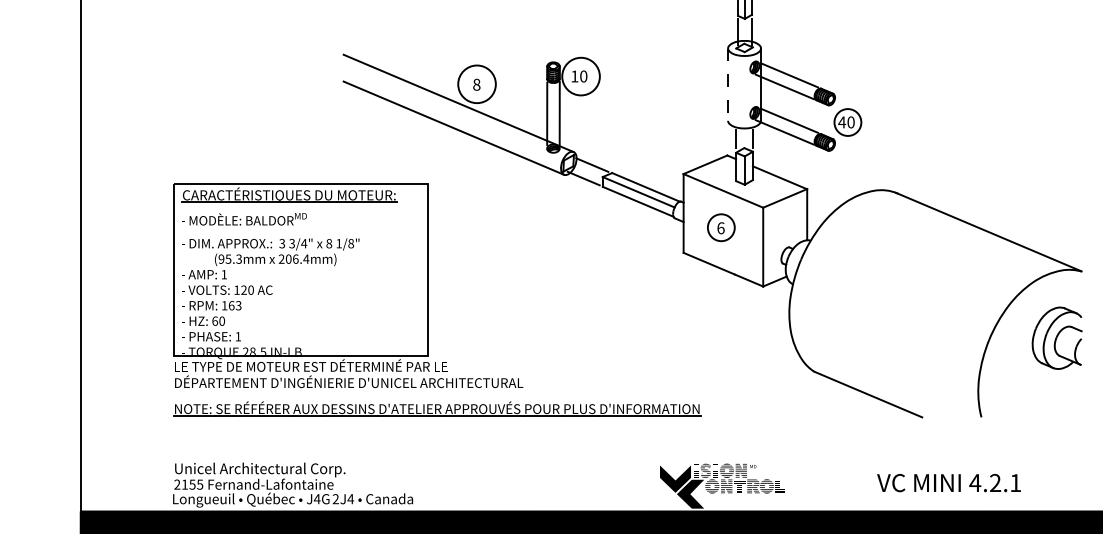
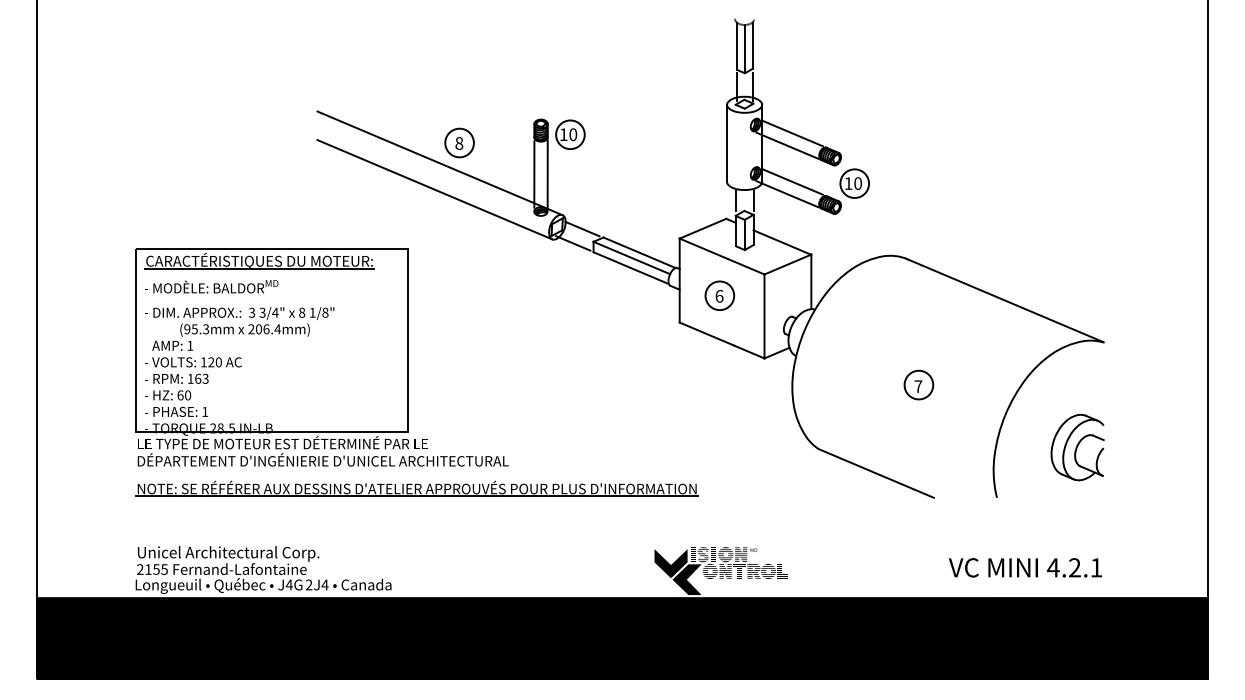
circle: (581, 76) -> (570, 134), size x0.71
circle: (476, 83) -> (459, 142), size x0.71
line: (728, 84) -> (727, 143), dashed -> solid
text: (842, 122) -> (848, 183), 40 -> 10
part: (907, 310) -> (918, 384), added
part: (1057, 338) -> (1077, 447), moved
text: (948, 482) -> (1024, 567), moved

